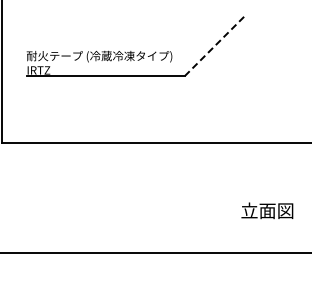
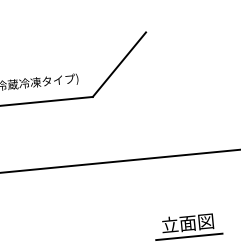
line: (214, 46) -> (119, 64), dashed -> solid
line: (267, 224) -> (189, 236), added

